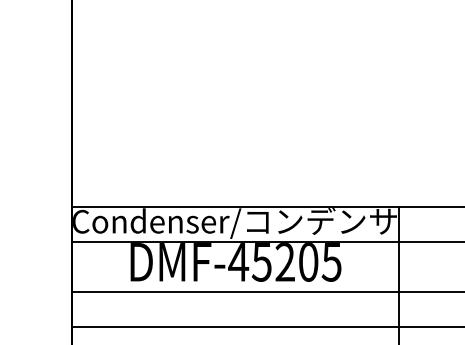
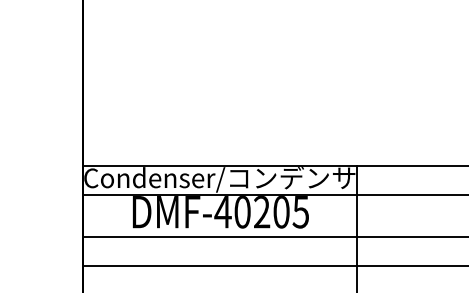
text: (261, 262) -> (242, 212), DMF-45205 -> DMF-40205

